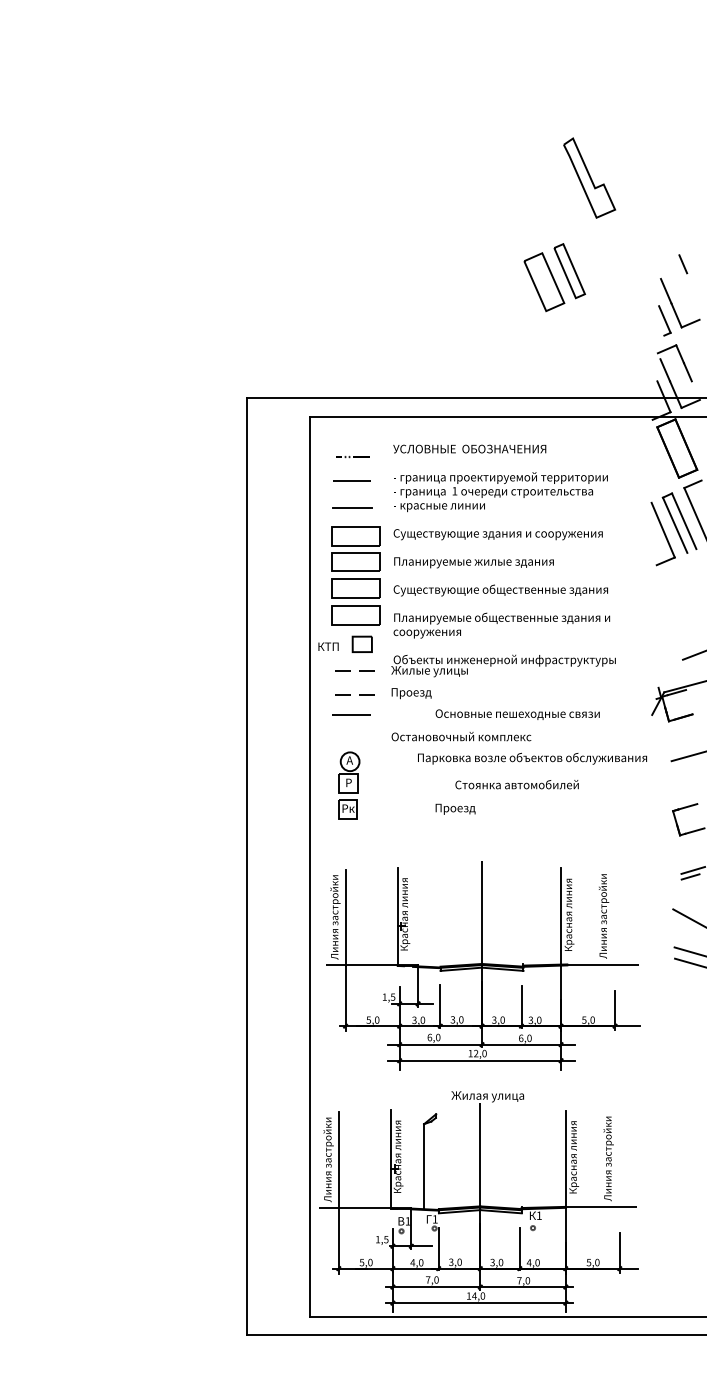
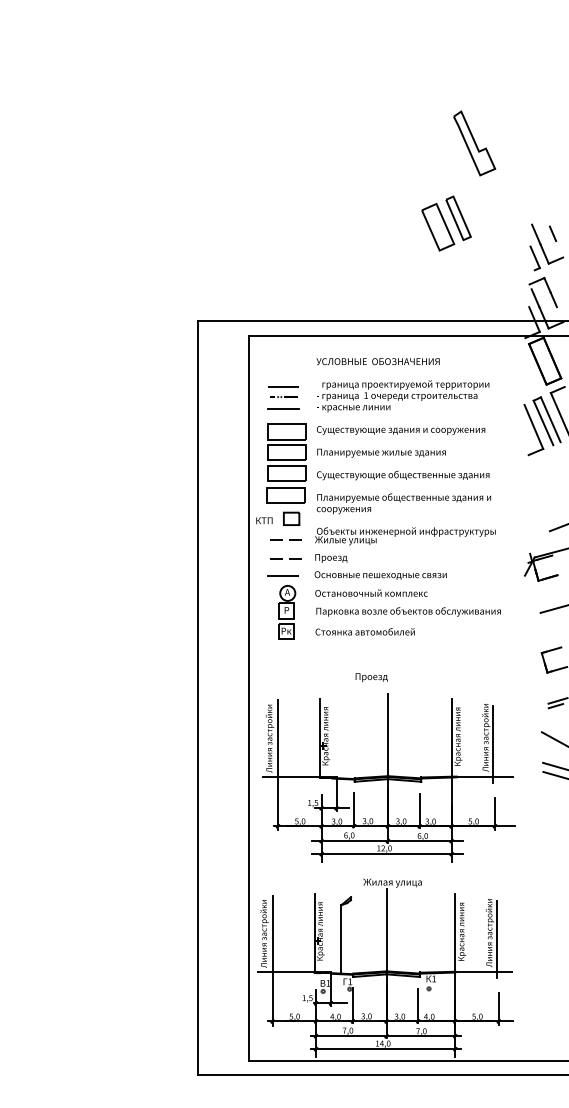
line: (682, 263) -> (552, 233), moved
line: (351, 456) -> (282, 396), moved
text: (517, 714) -> (380, 575), moved
text: (532, 758) -> (408, 611), moved
text: (516, 784) -> (364, 631), moved
part: (349, 785) -> (287, 612), moved
text: (455, 809) -> (371, 677), moved
line: (611, 923) -> (492, 743), added
line: (616, 1165) -> (496, 938), added

